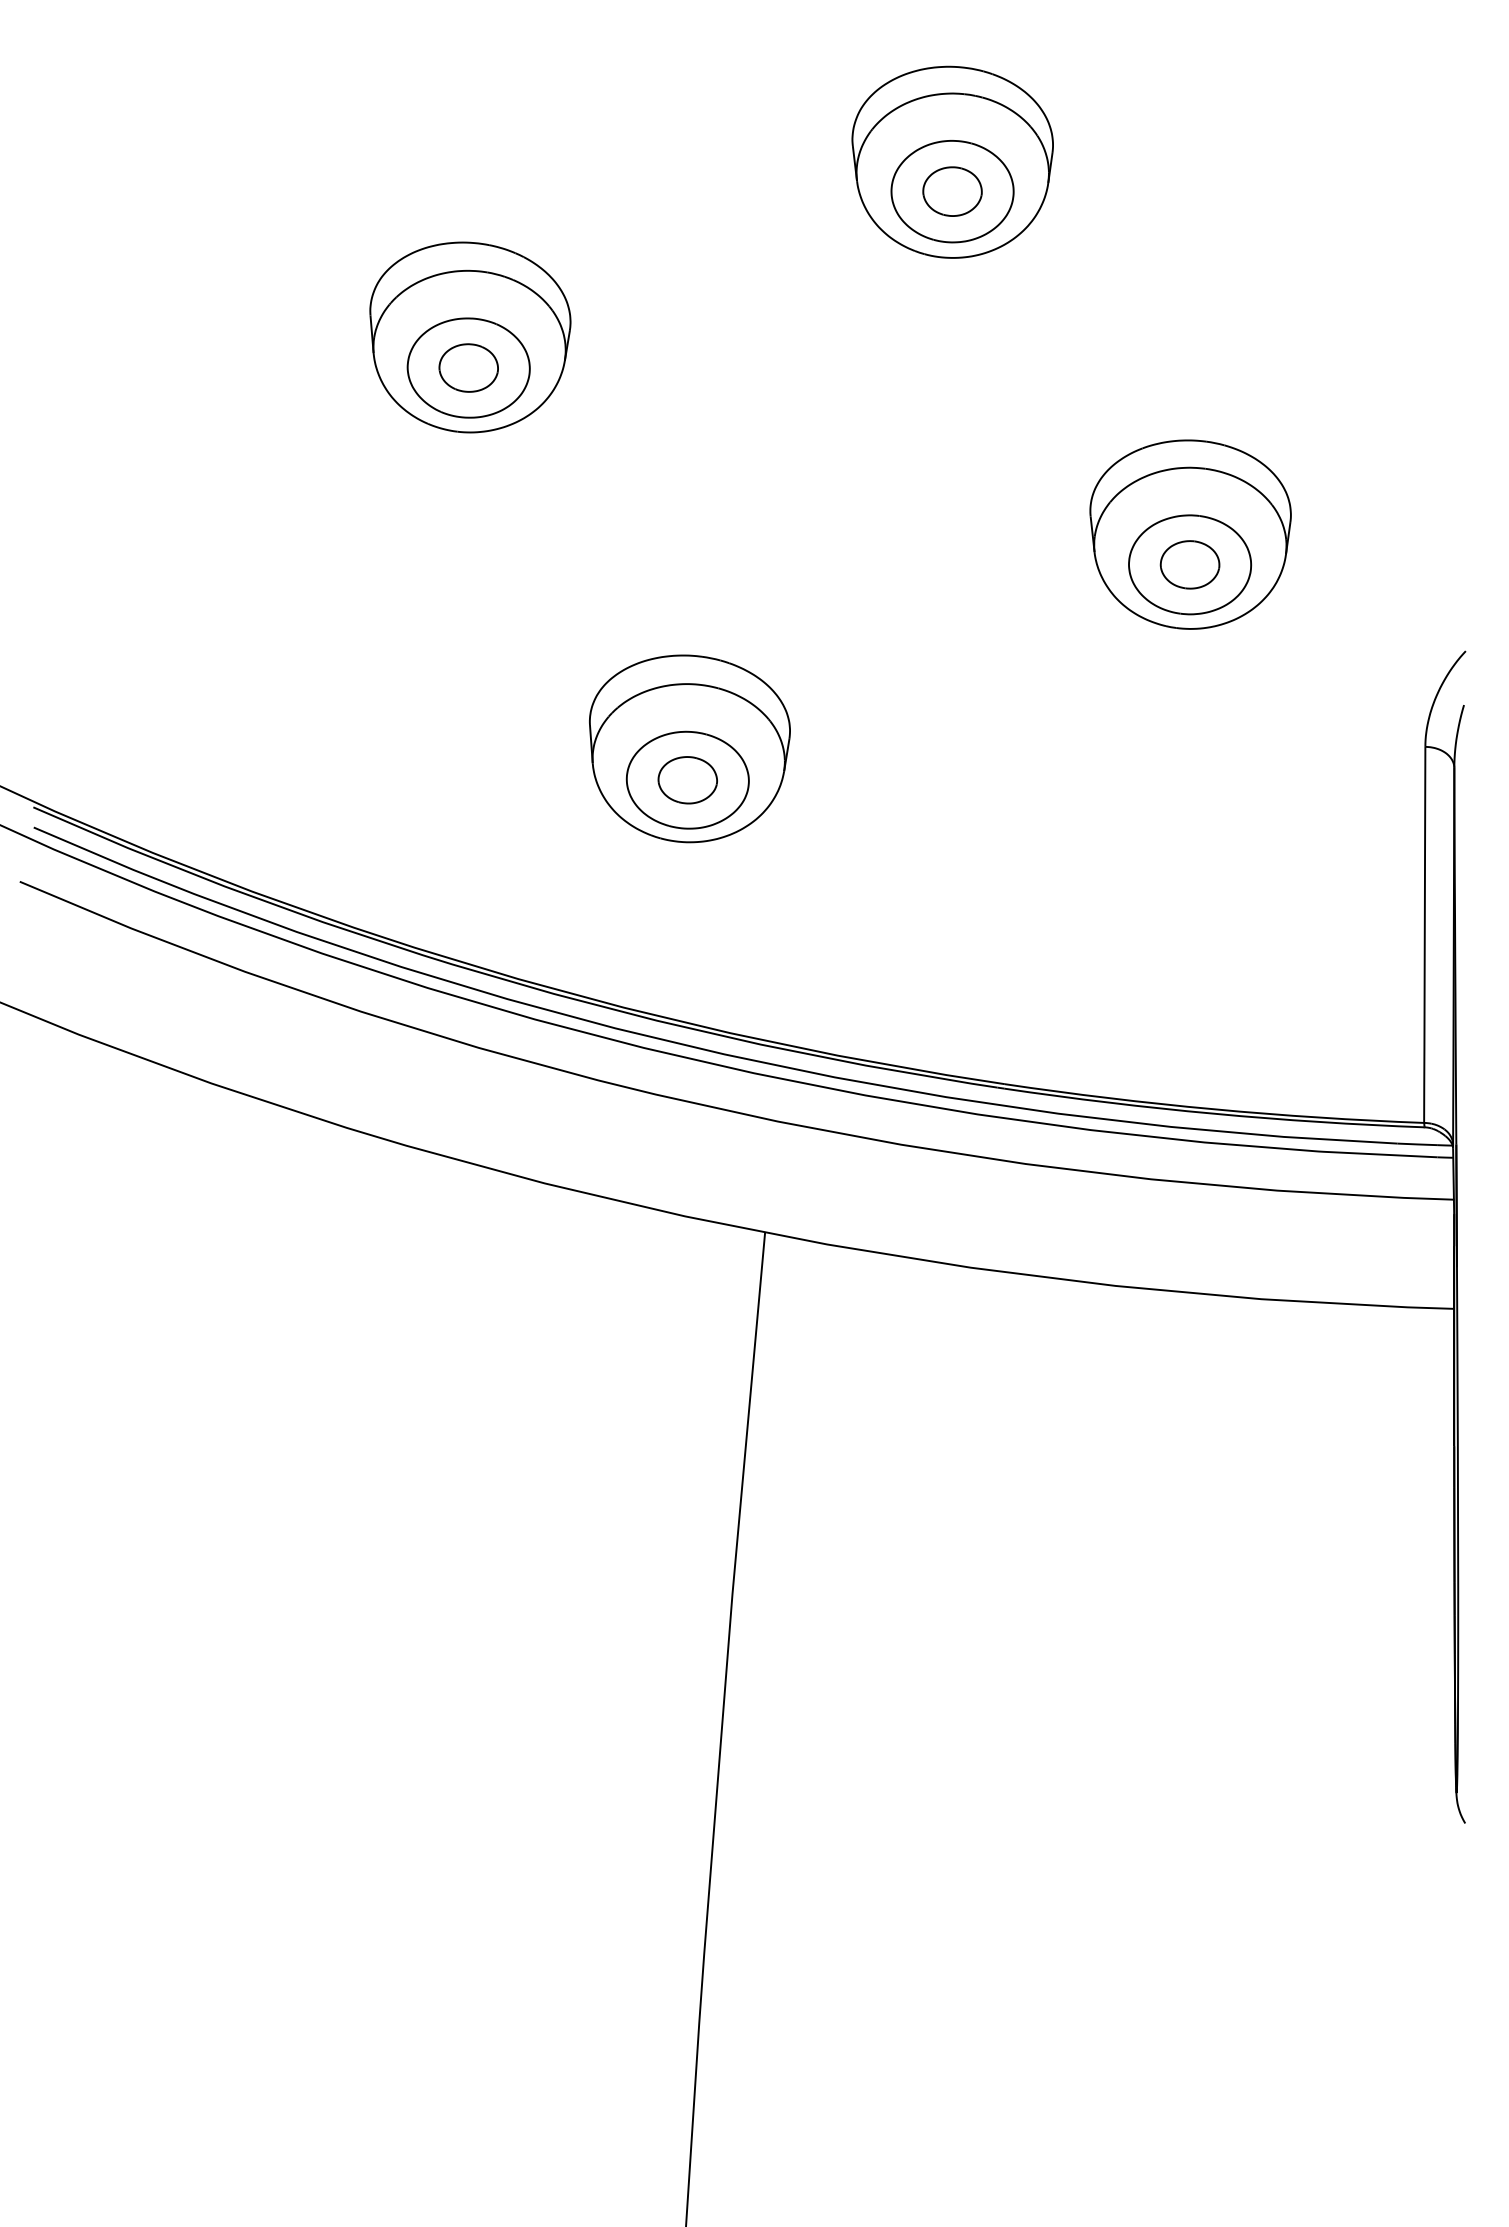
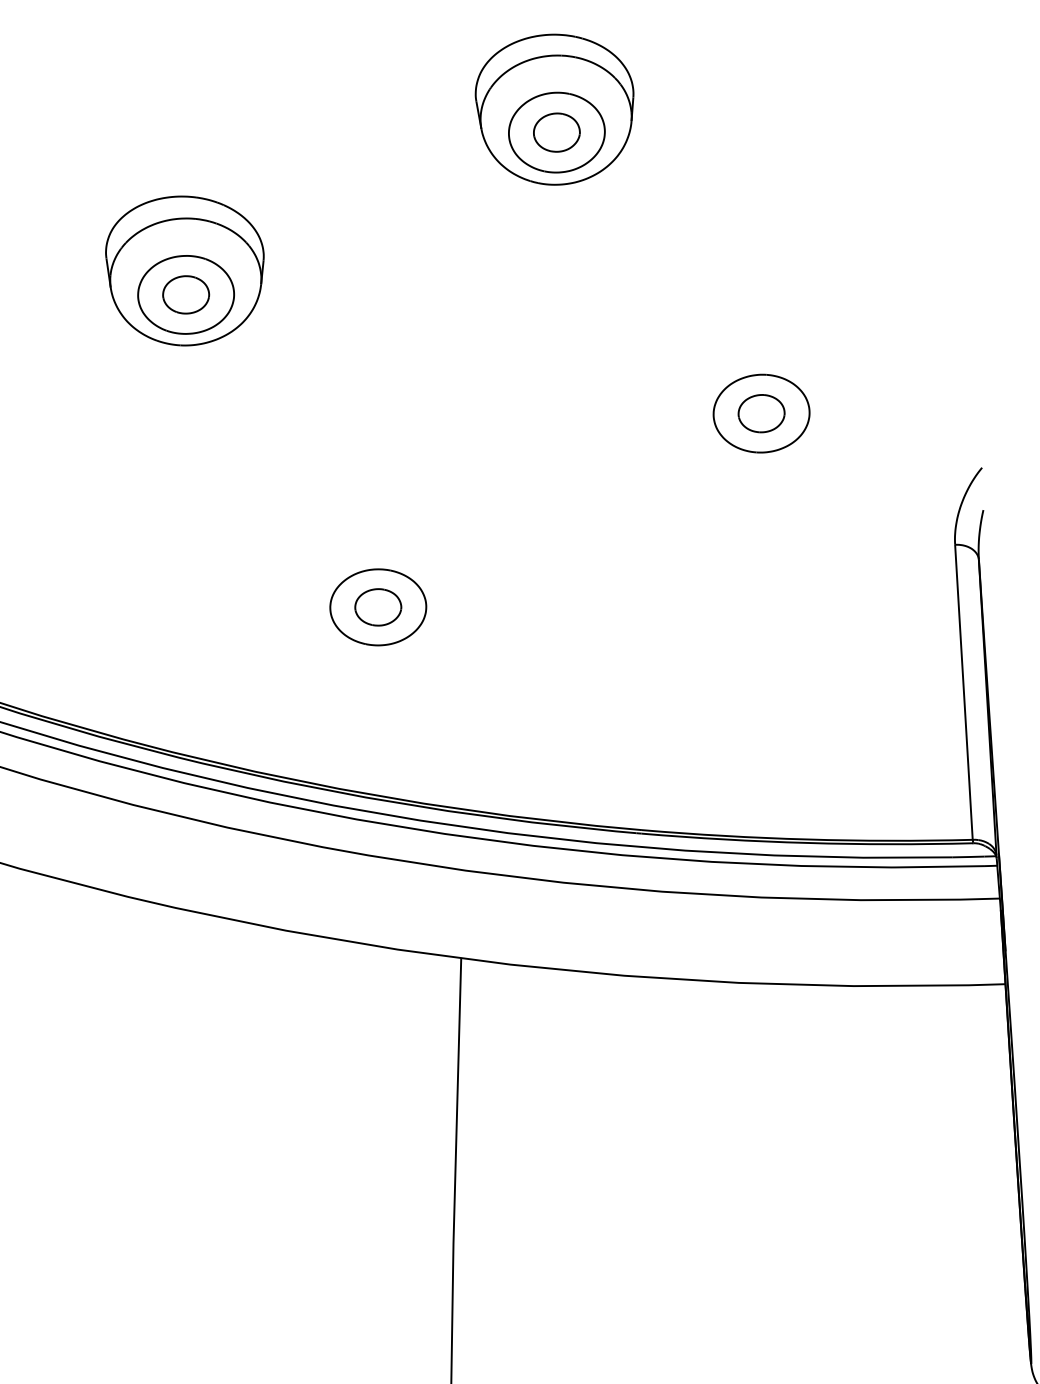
part: (1190, 534) -> (760, 389), removed
part: (689, 748) -> (378, 582), removed

